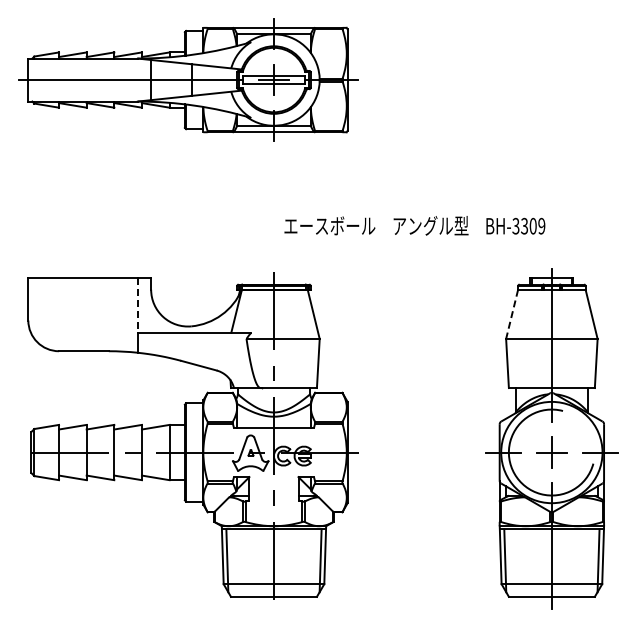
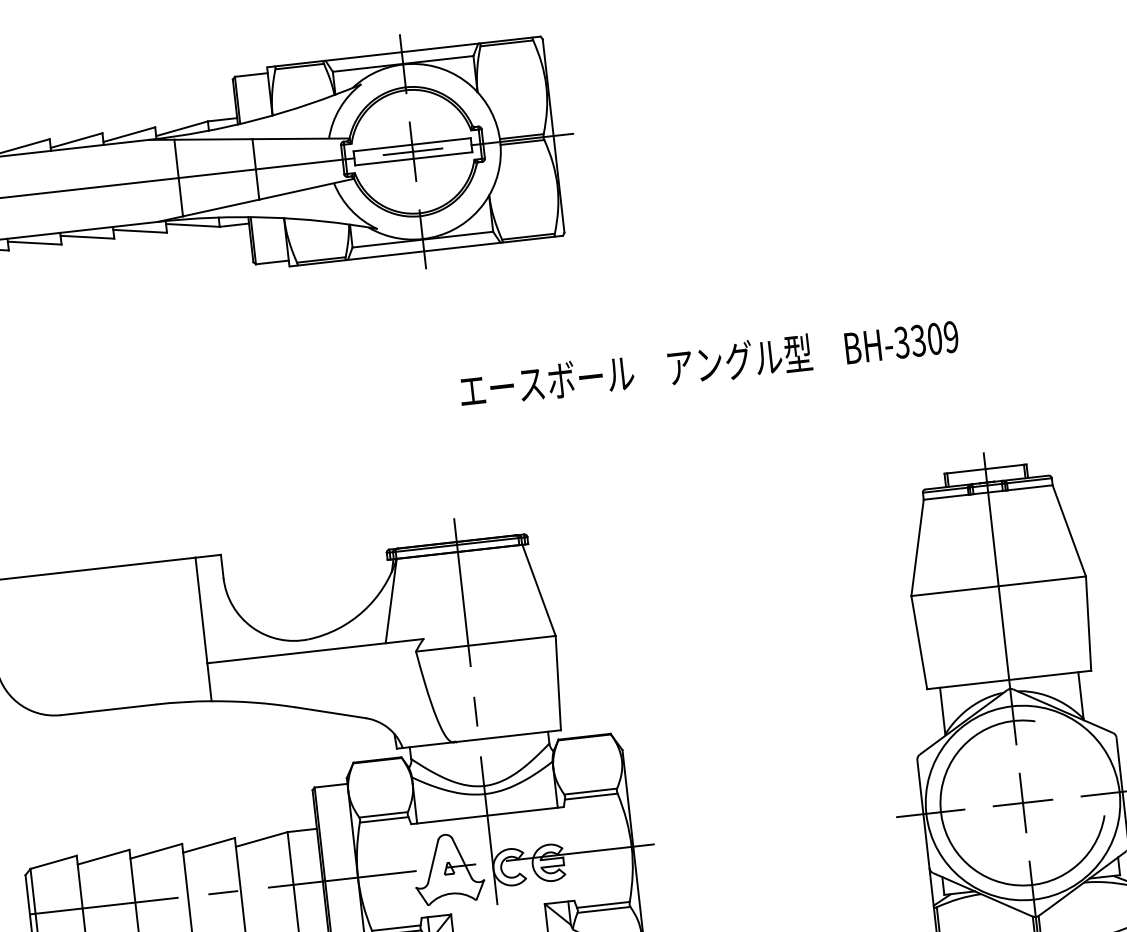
text: (414, 225) -> (708, 362), moved
line: (137, 305) -> (200, 611), dashed -> solid
line: (512, 314) -> (918, 548), dashed -> solid

